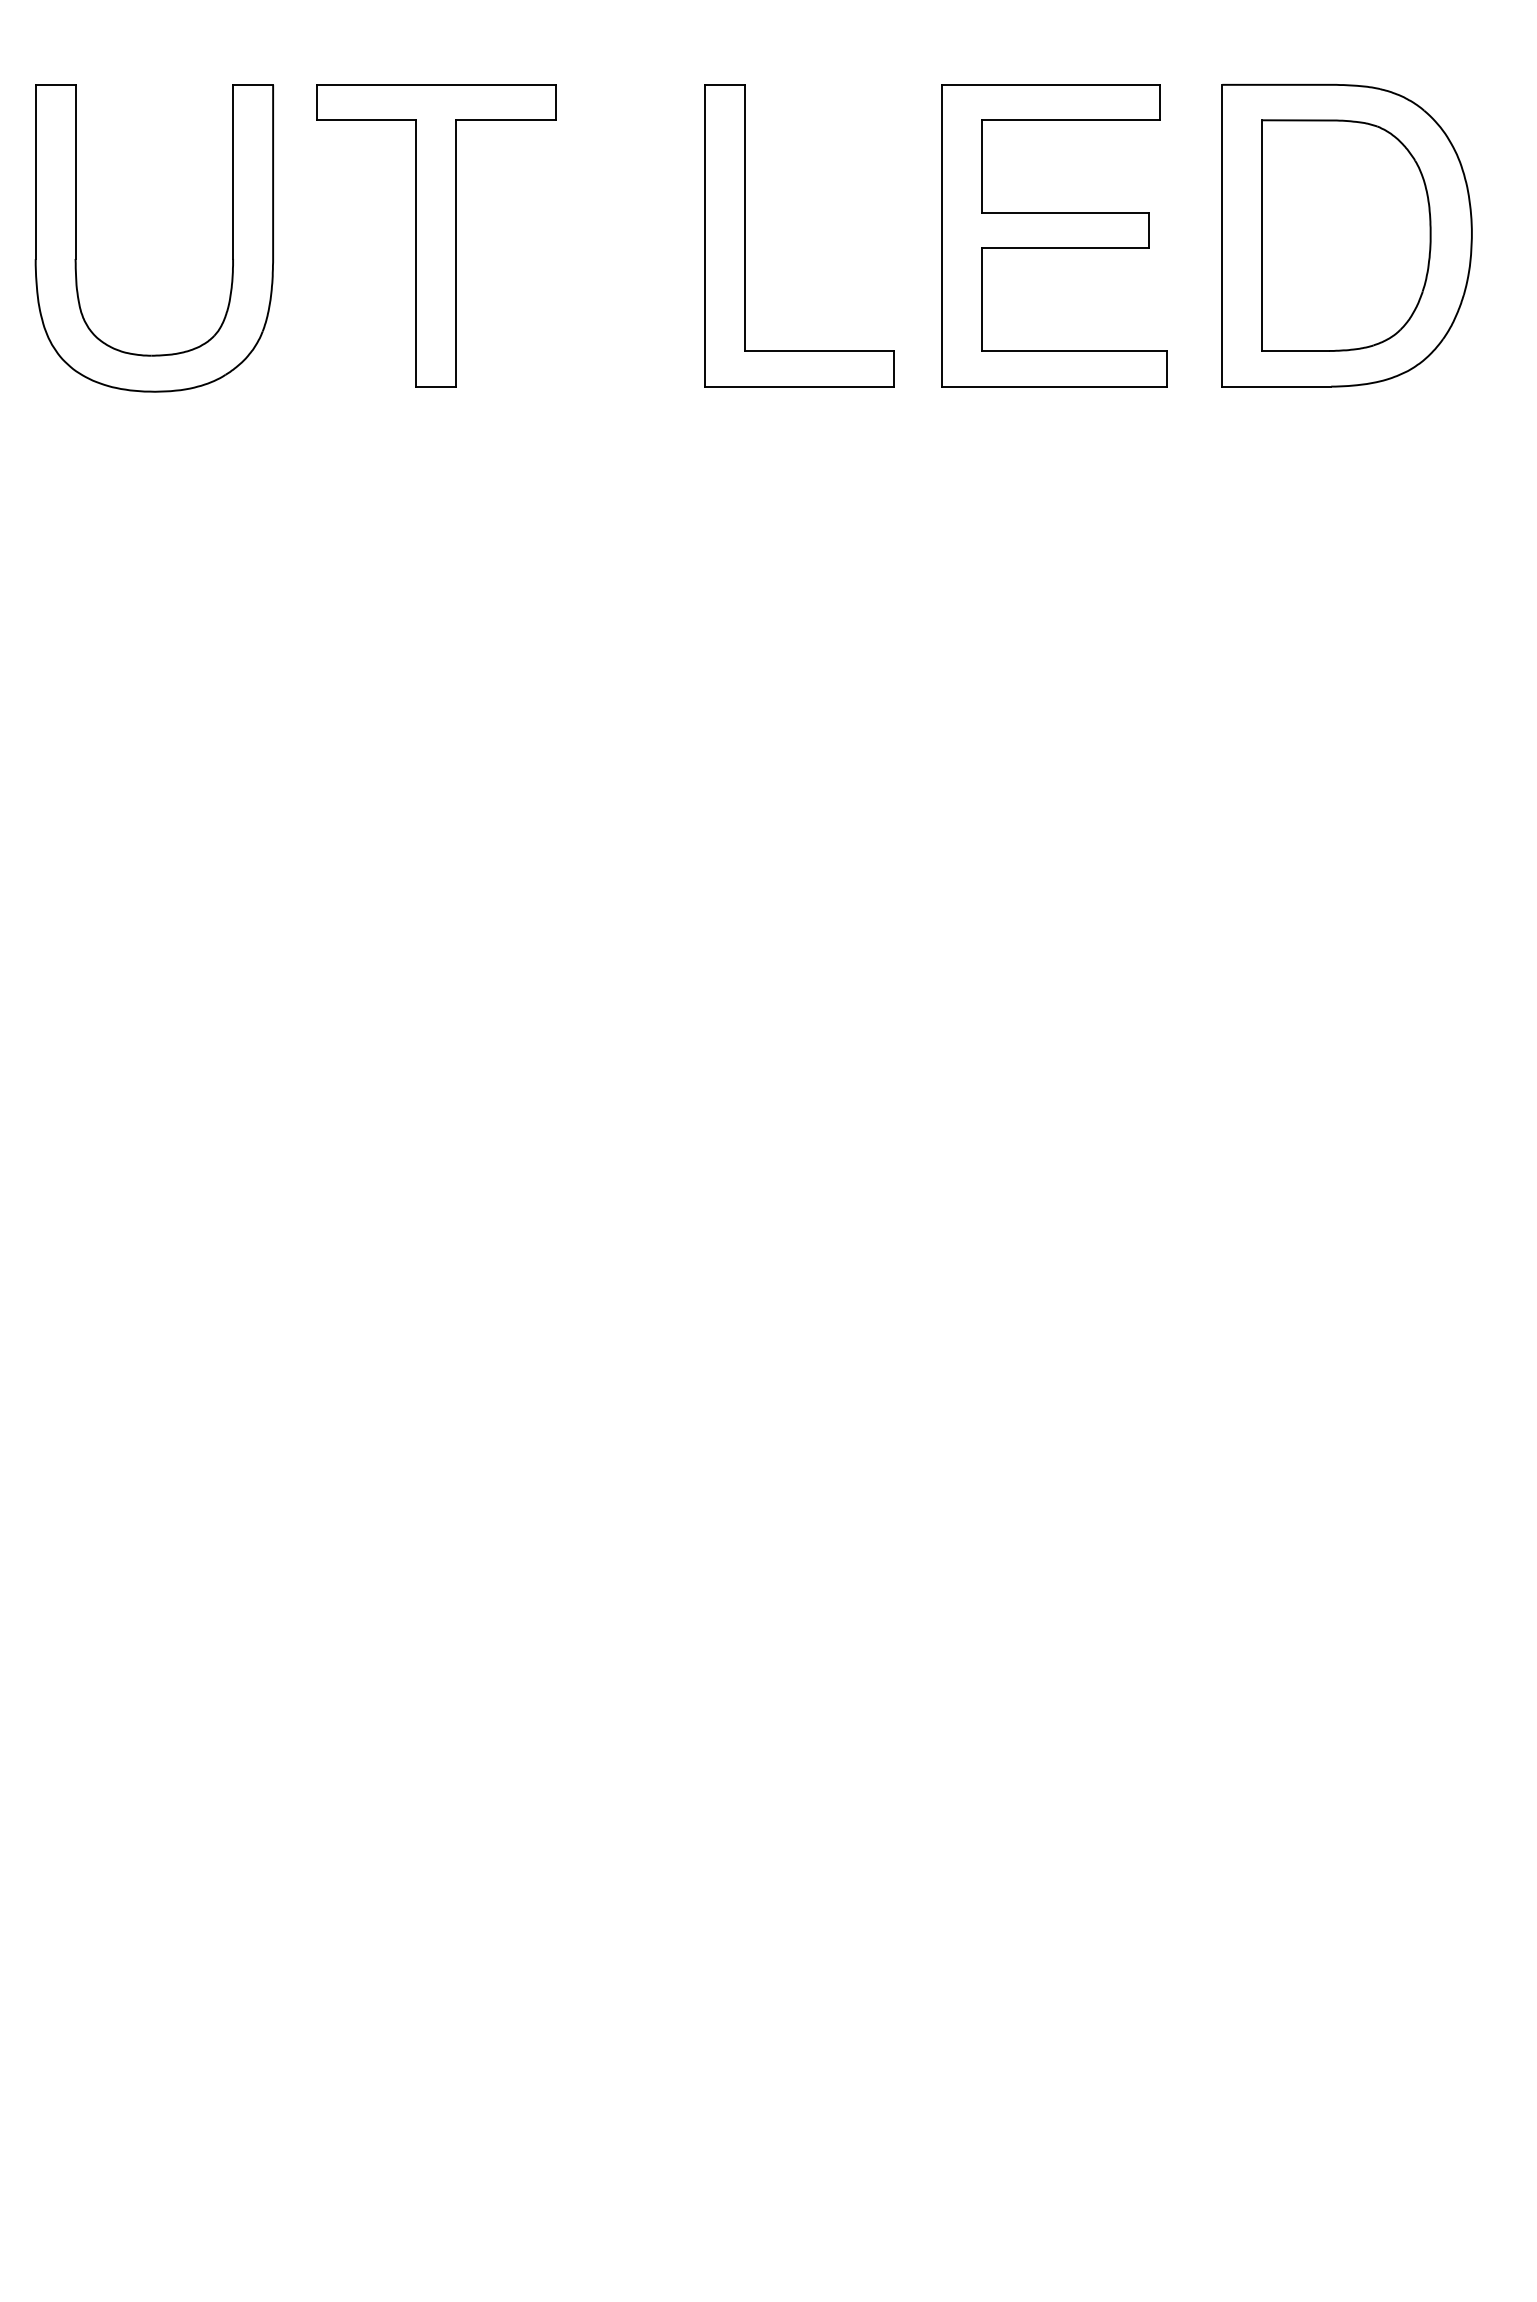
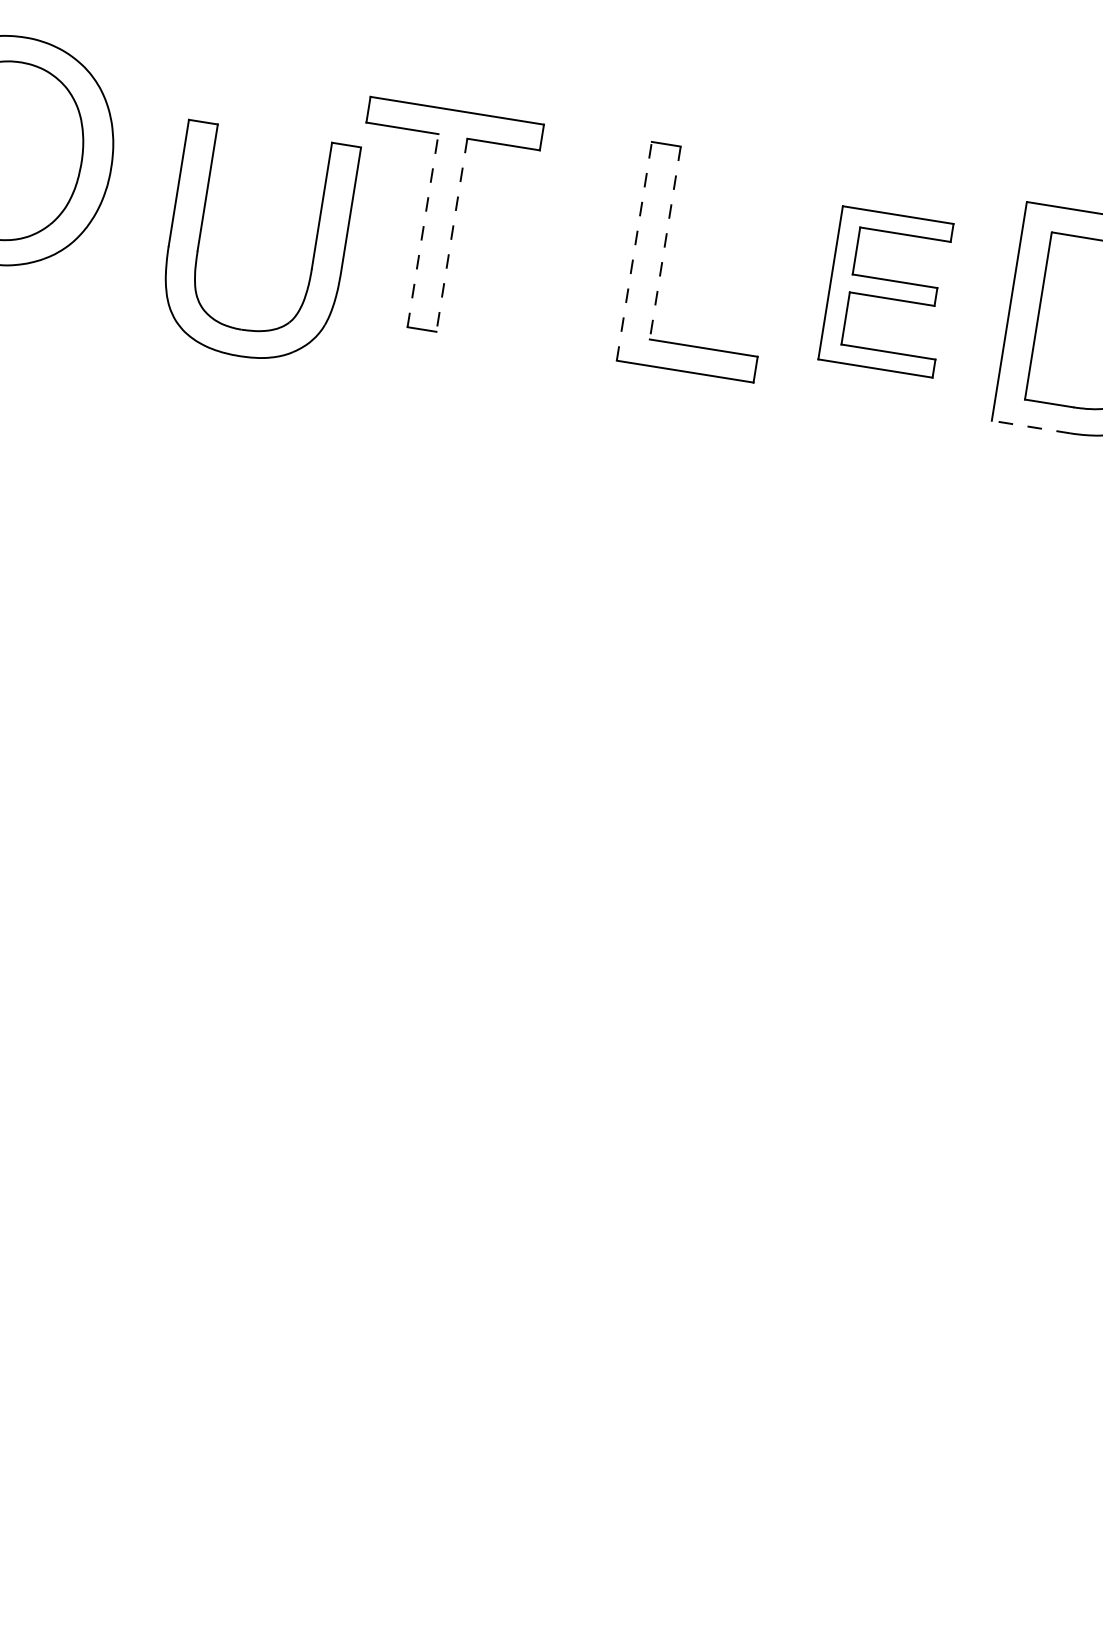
line: (744, 218) -> (664, 243), solid -> dashed
line: (704, 235) -> (634, 251), solid -> dashed
part: (1054, 235) -> (887, 291), size x0.7
part: (76, 238) -> (200, 235), moved
line: (416, 252) -> (423, 229), solid -> dashed
line: (456, 253) -> (452, 235), solid -> dashed
line: (1276, 386) -> (1031, 426), solid -> dashed

